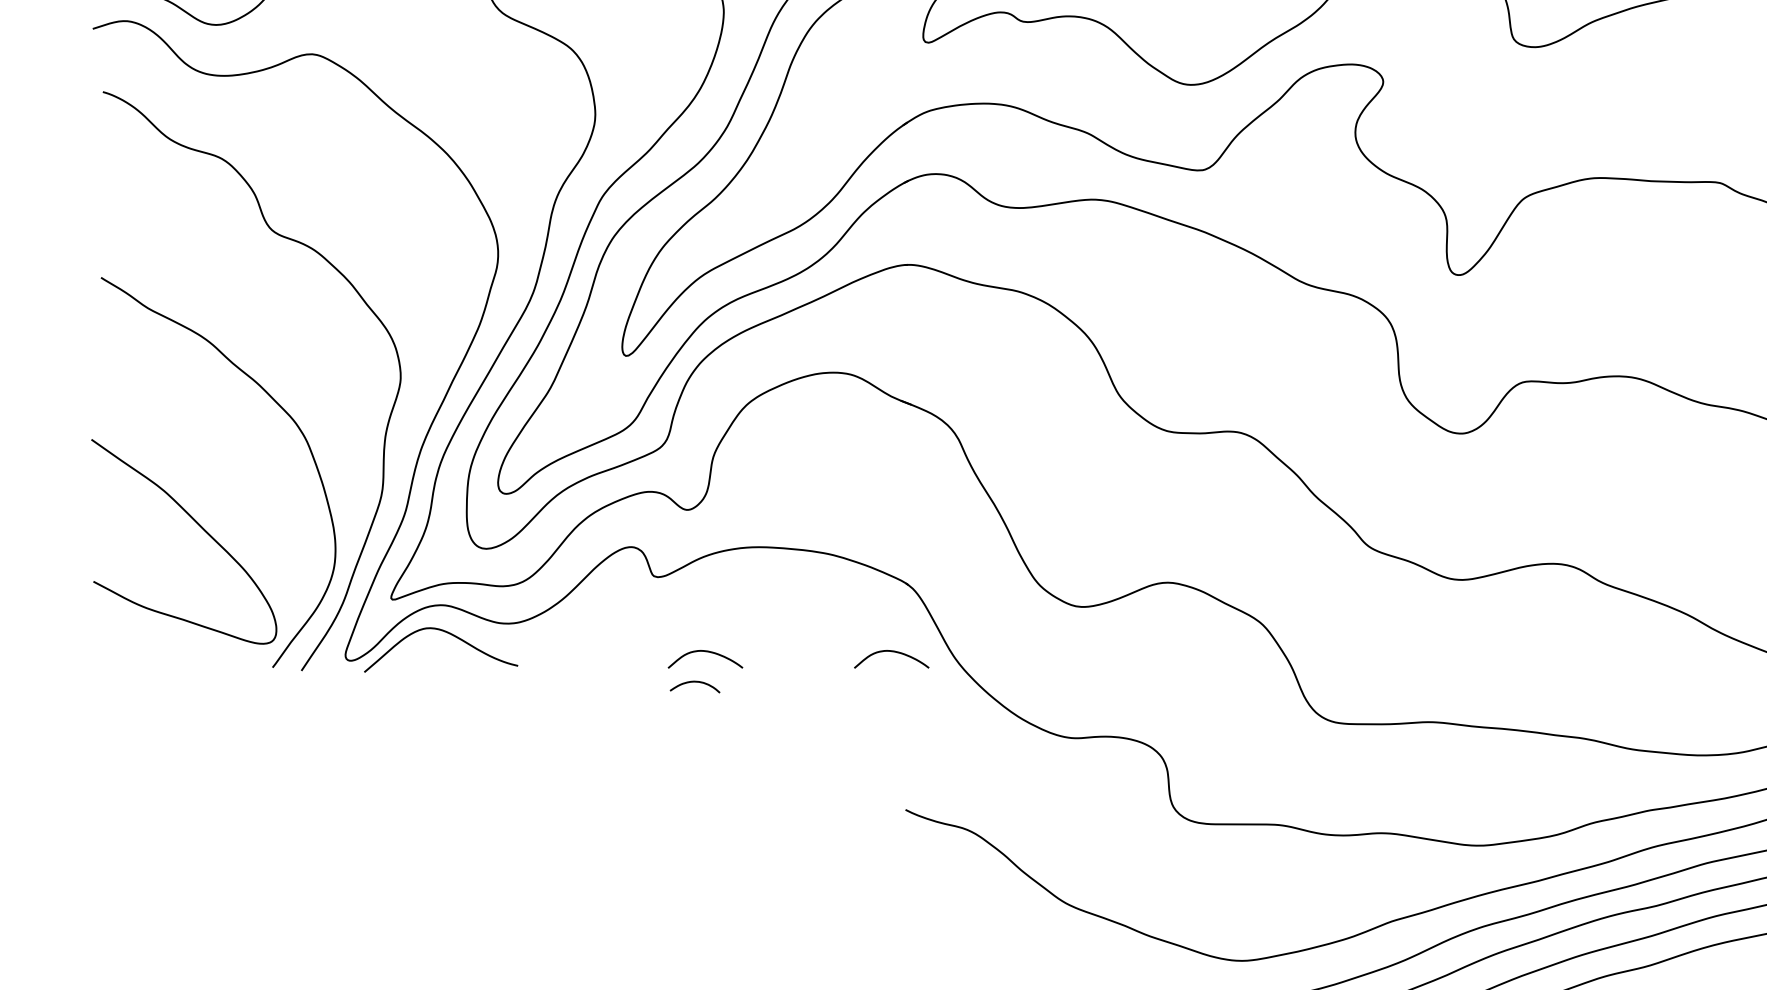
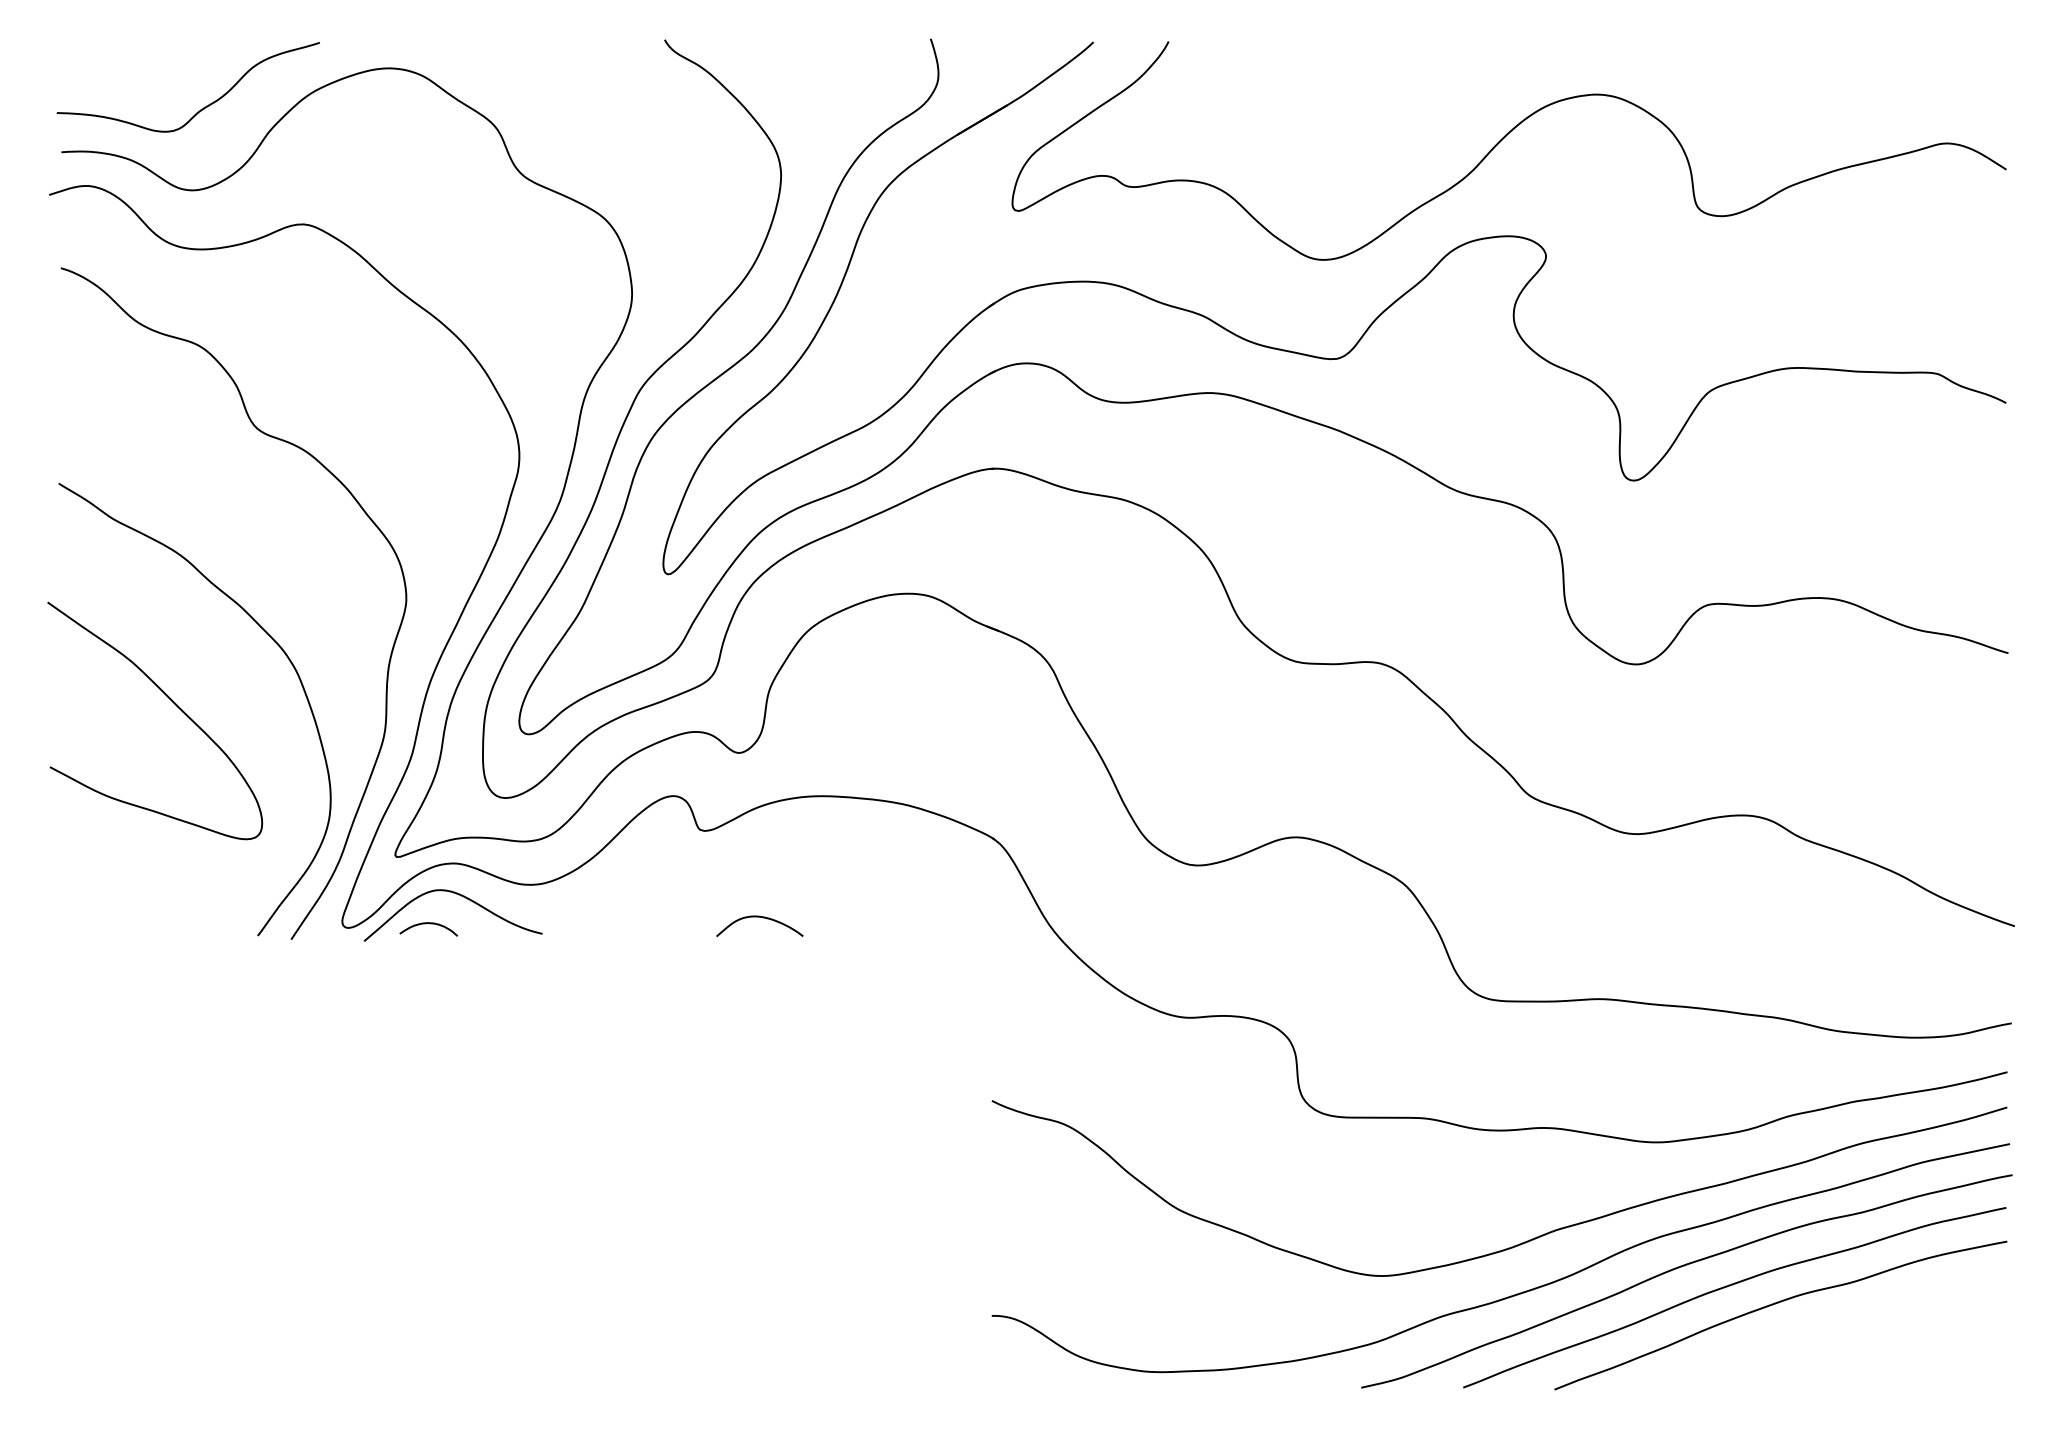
curve: (199, 525) -> (172, 702), moved
curve: (891, 651) -> (975, 917), removed
curve: (695, 682) -> (429, 924), moved

